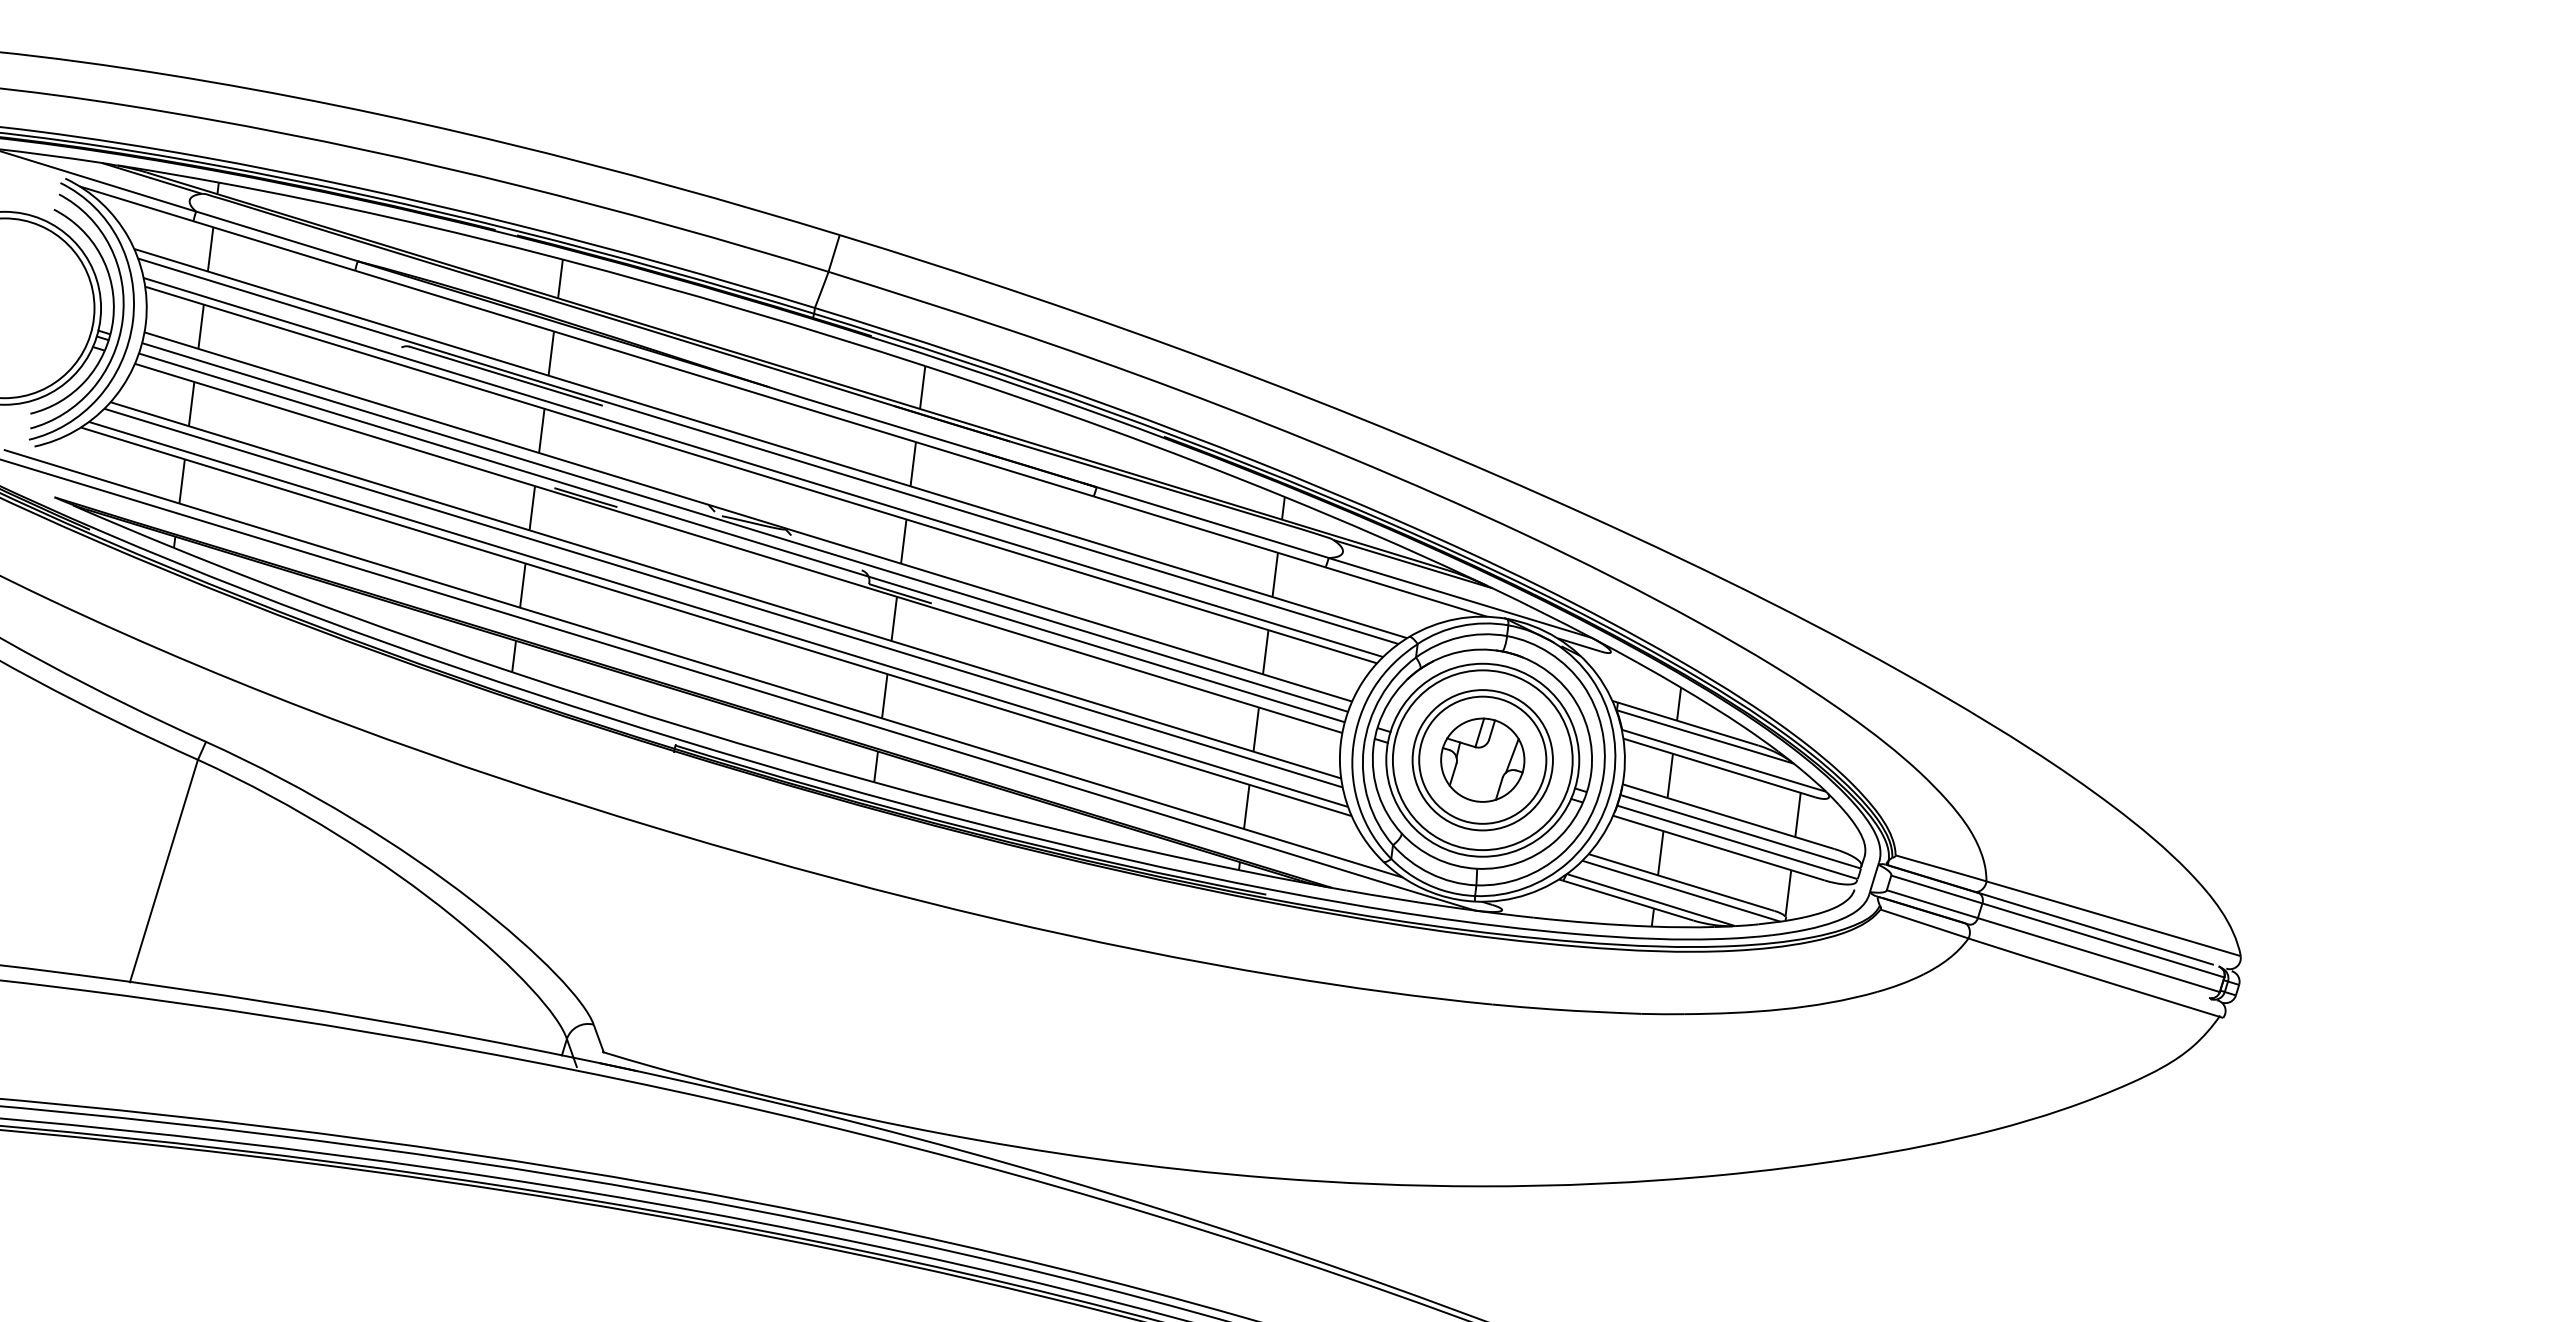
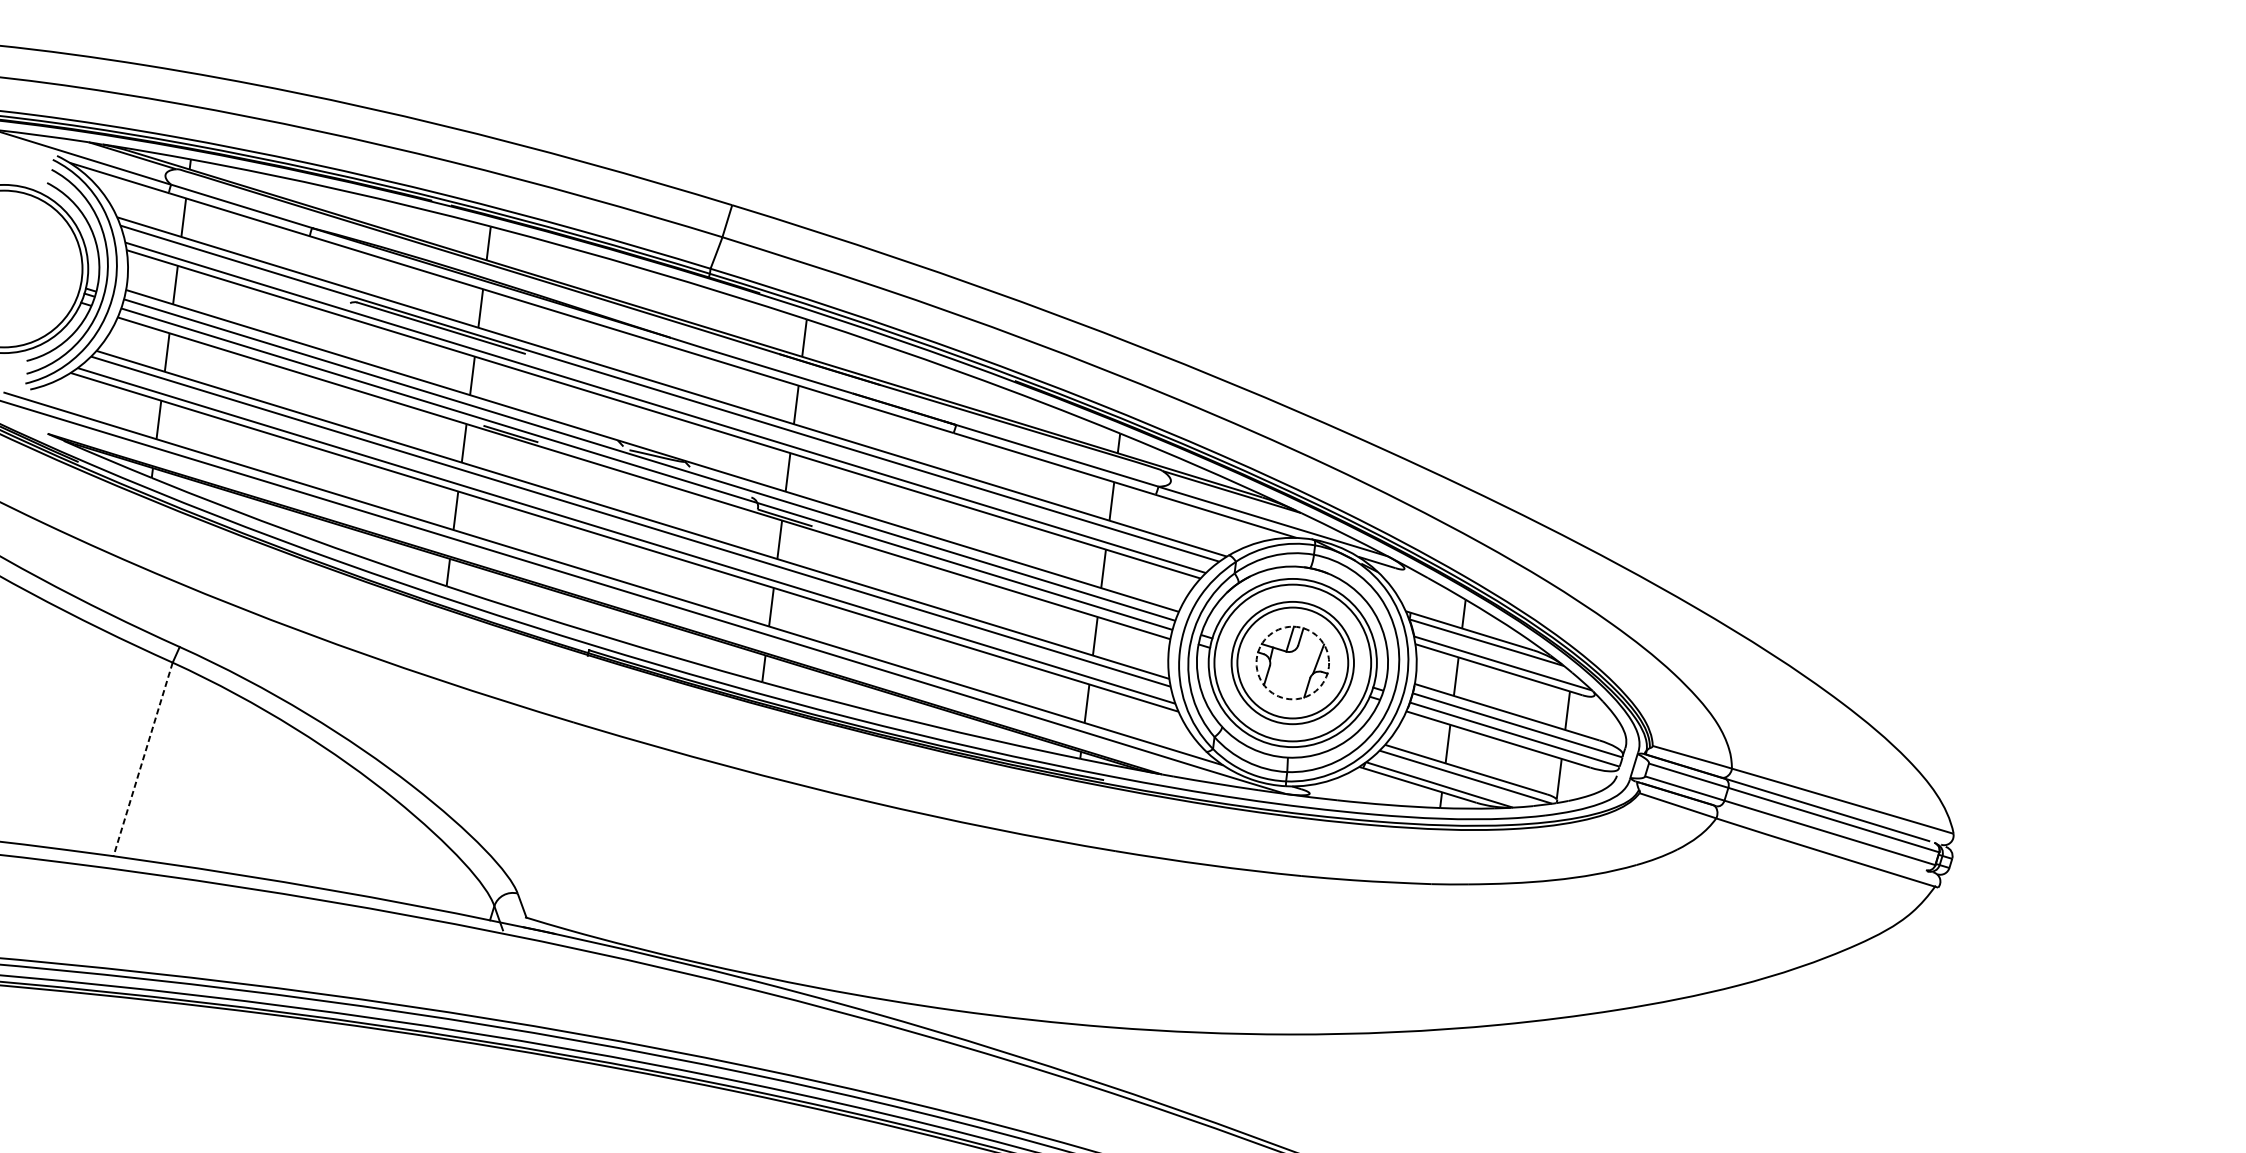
circle: (1482, 759) -> (1292, 662), solid -> dashed
line: (163, 871) -> (142, 760), solid -> dashed

